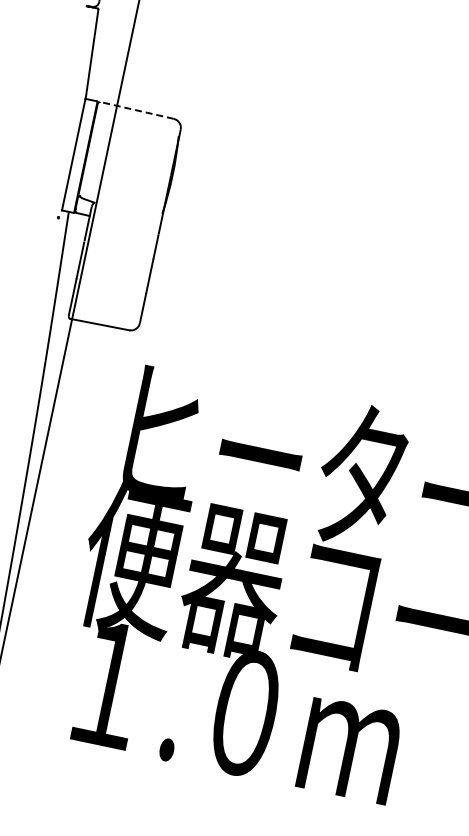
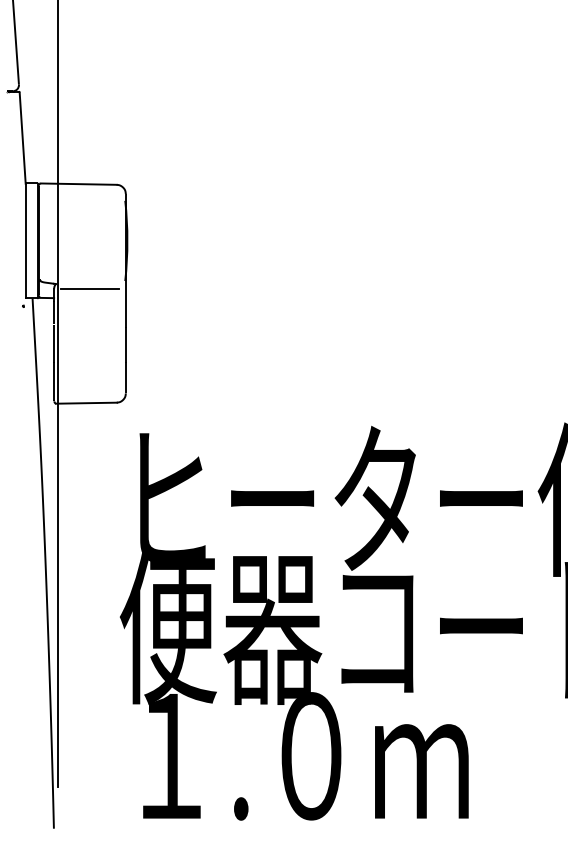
line: (136, 110) -> (78, 184), dashed -> solid
line: (126, 215) -> (90, 289), added

